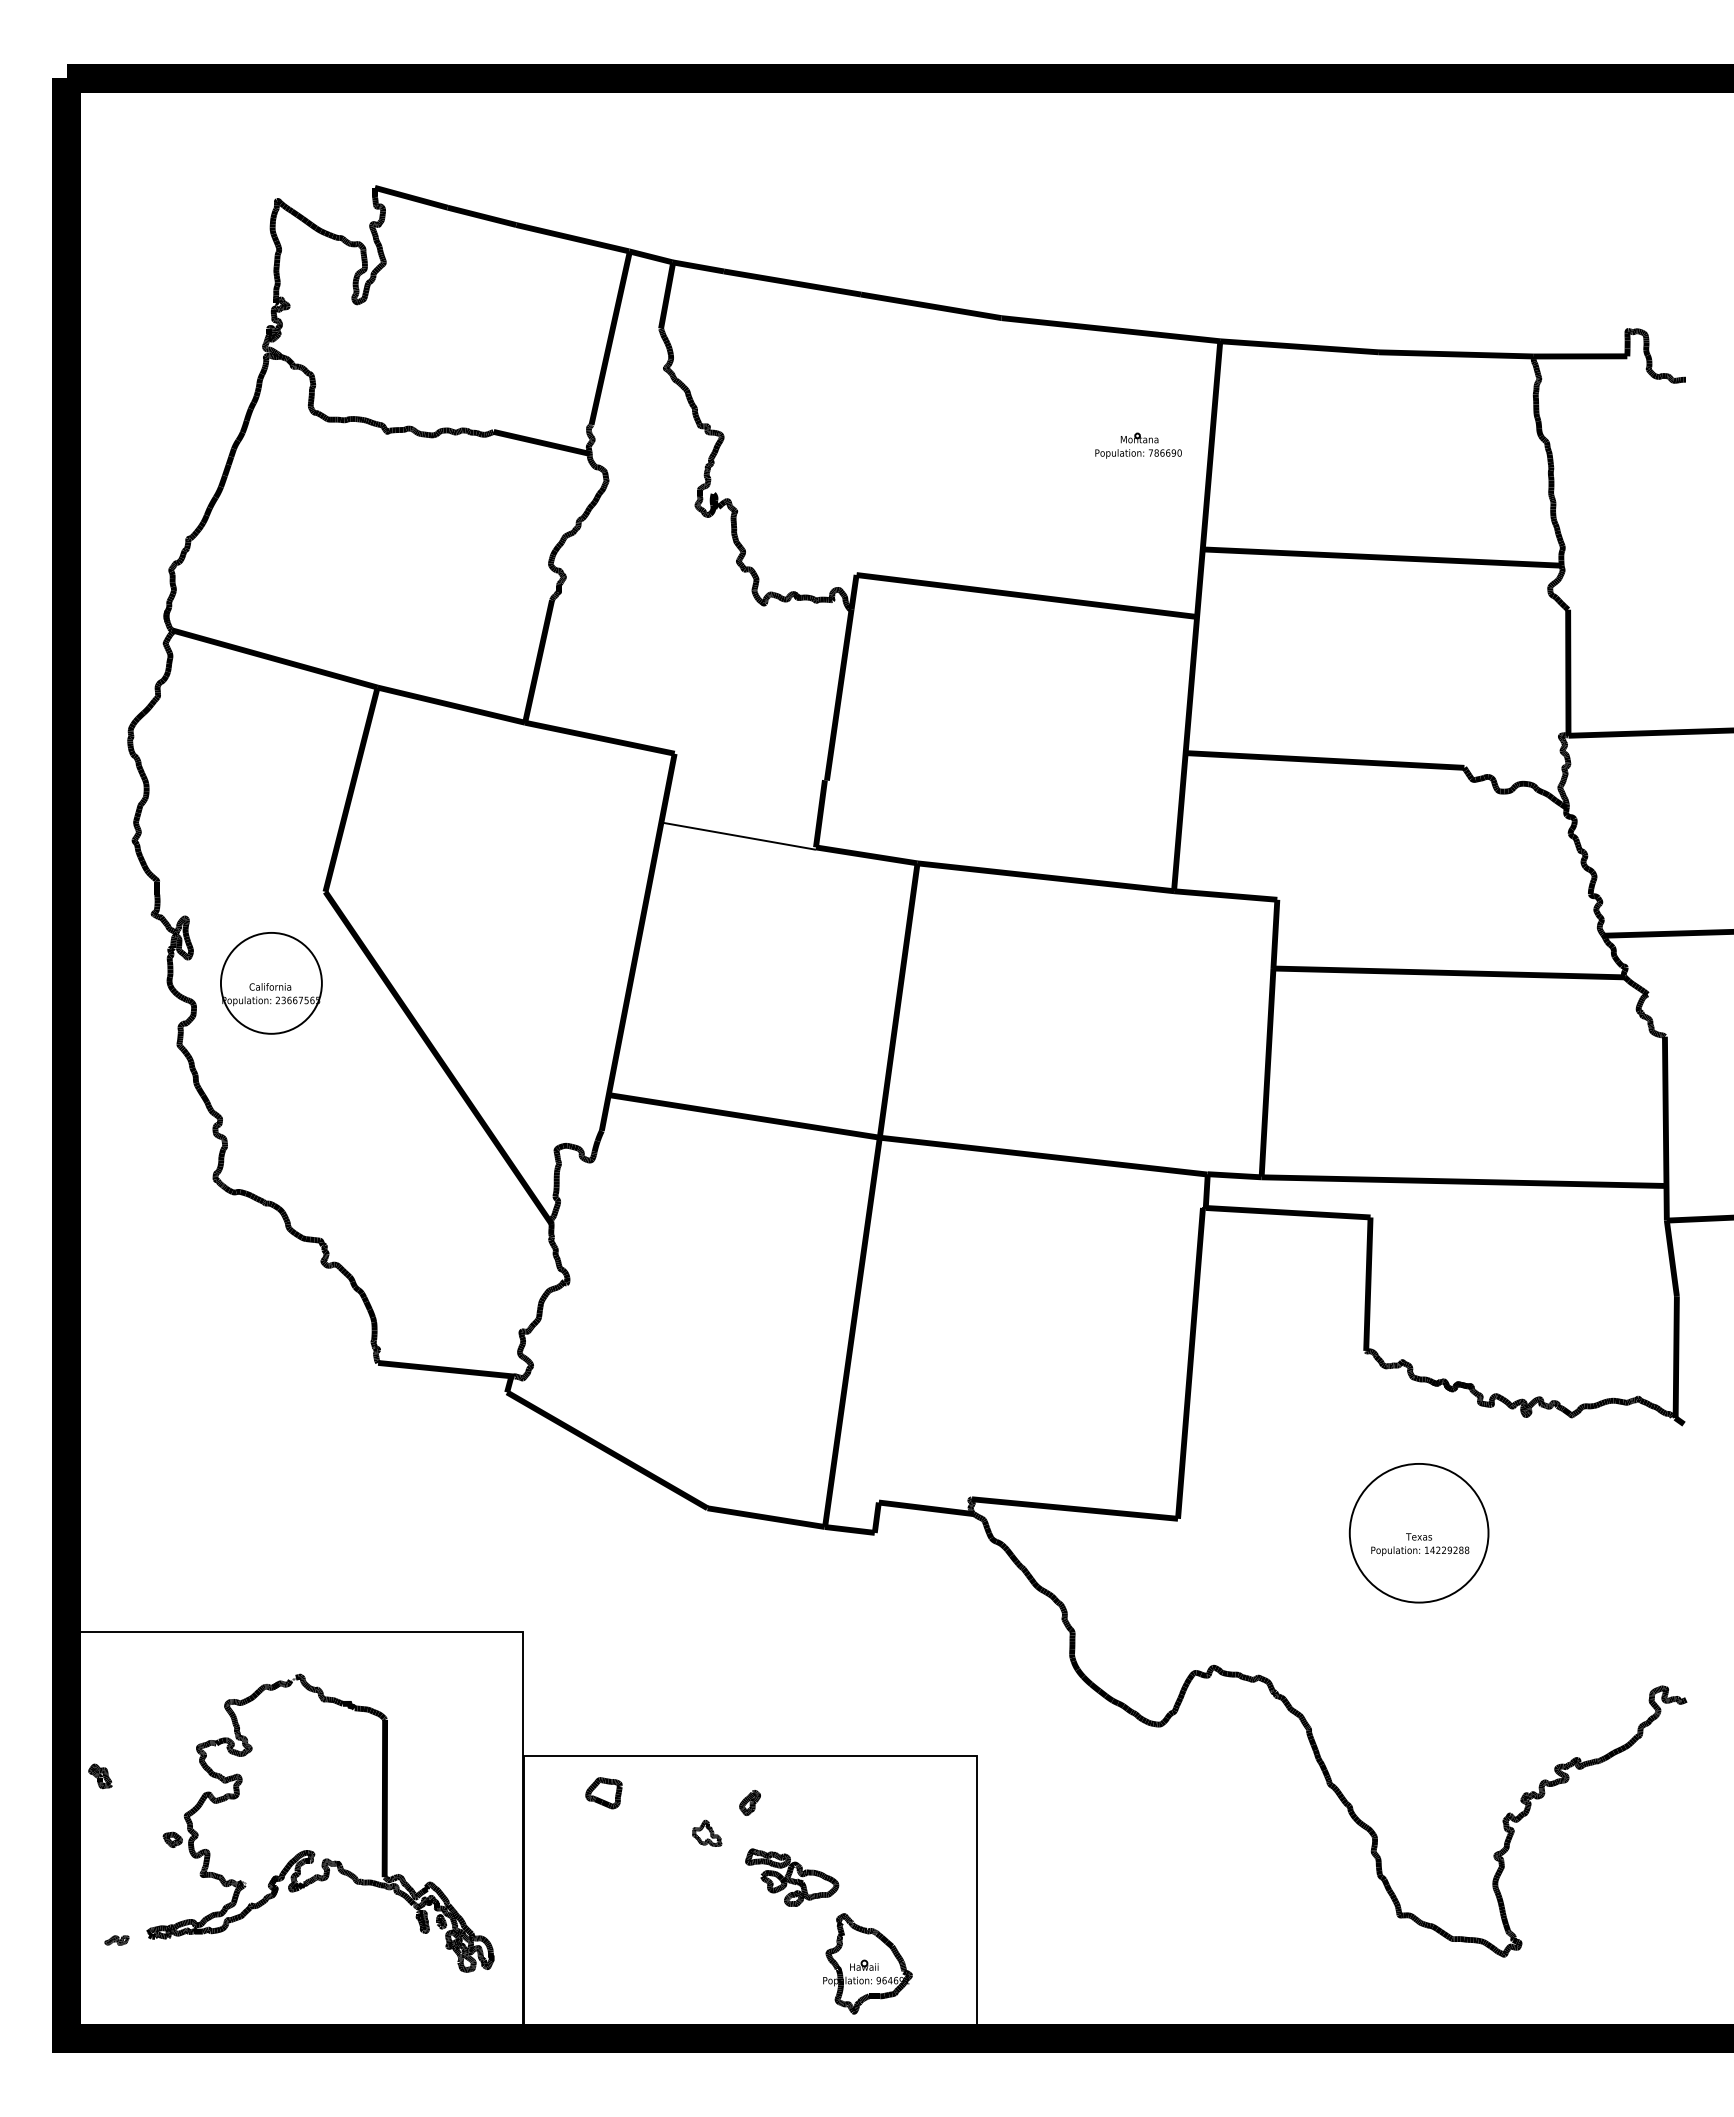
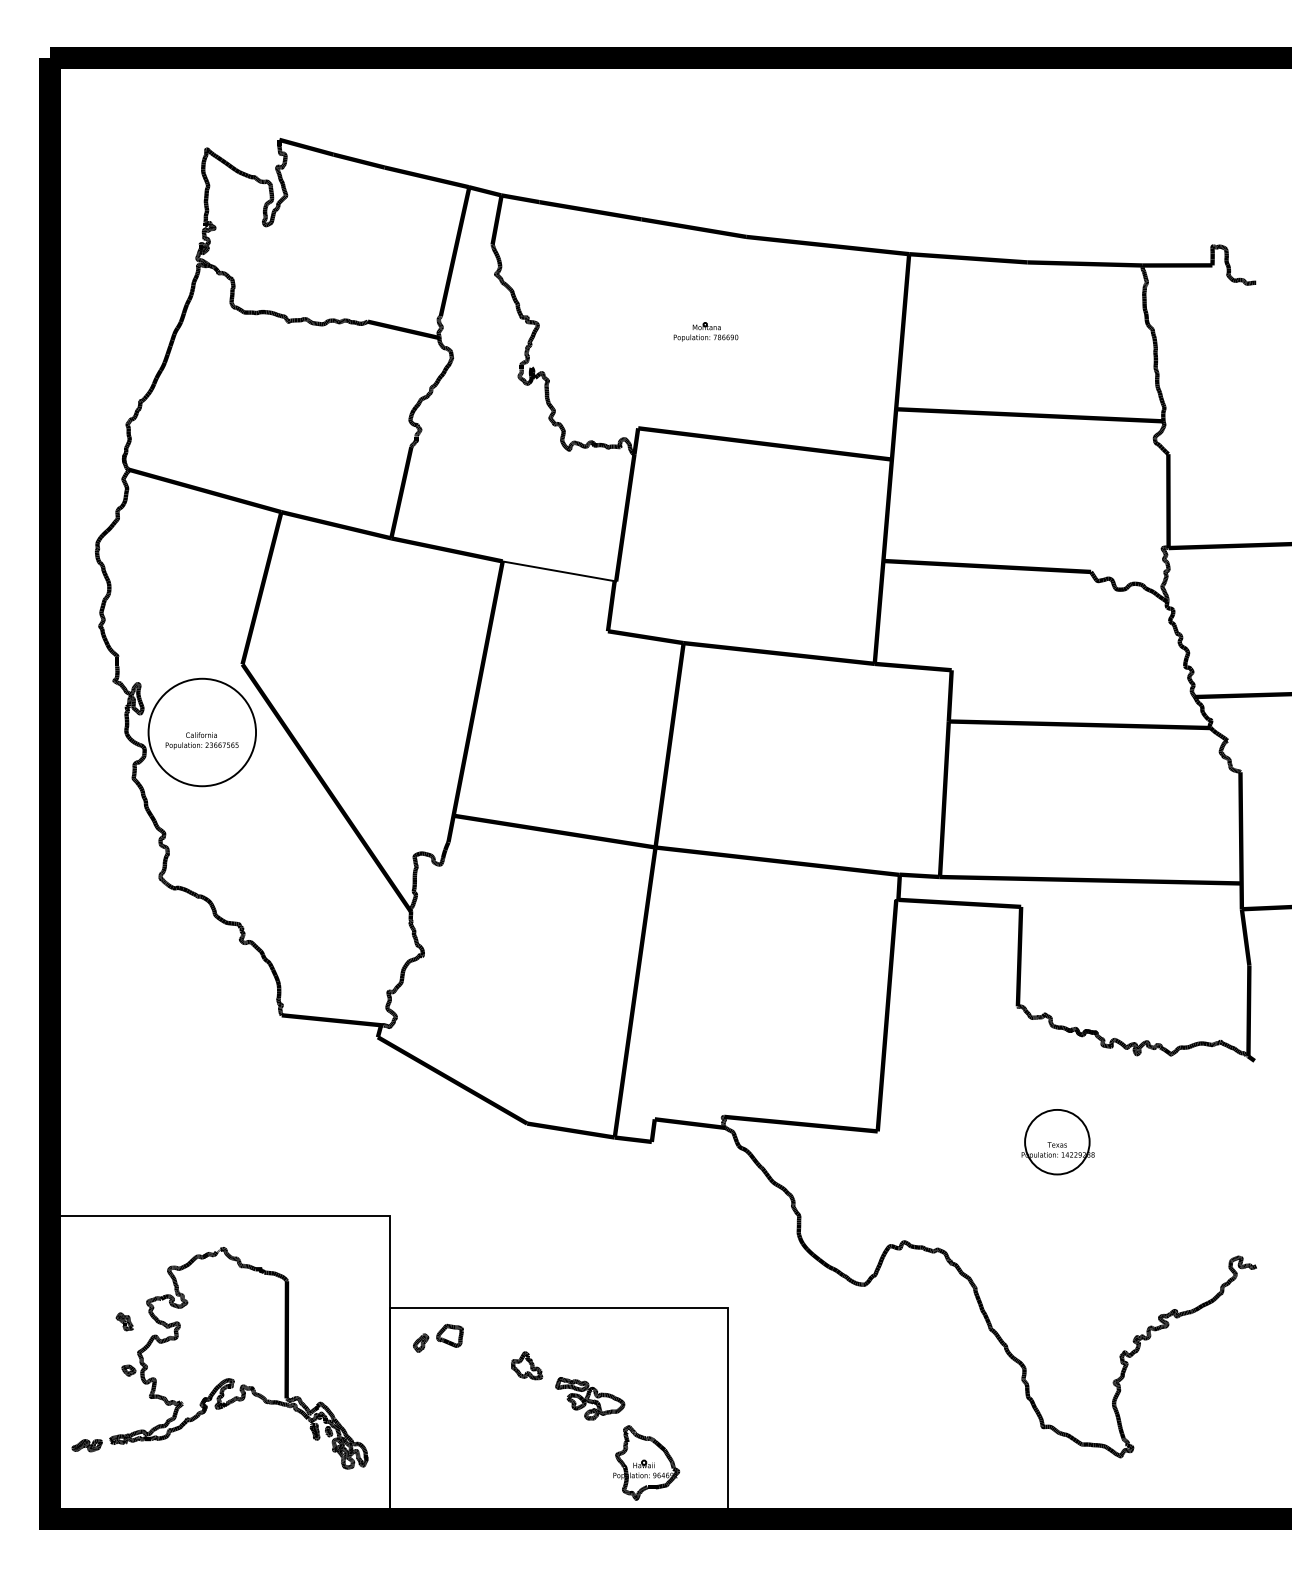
part: (1138, 445) -> (705, 331), moved
line: (738, 835) -> (559, 570), moved
circle: (271, 983) -> (202, 732), size x1.43
circle: (1418, 1532) -> (1056, 1141), size x0.62
curve: (100, 1776) -> (124, 1321), moved
curve: (749, 1802) -> (420, 1342), moved
part: (706, 1833) -> (526, 1365), size x1.43
part: (116, 1940) -> (86, 1445), size x1.67

